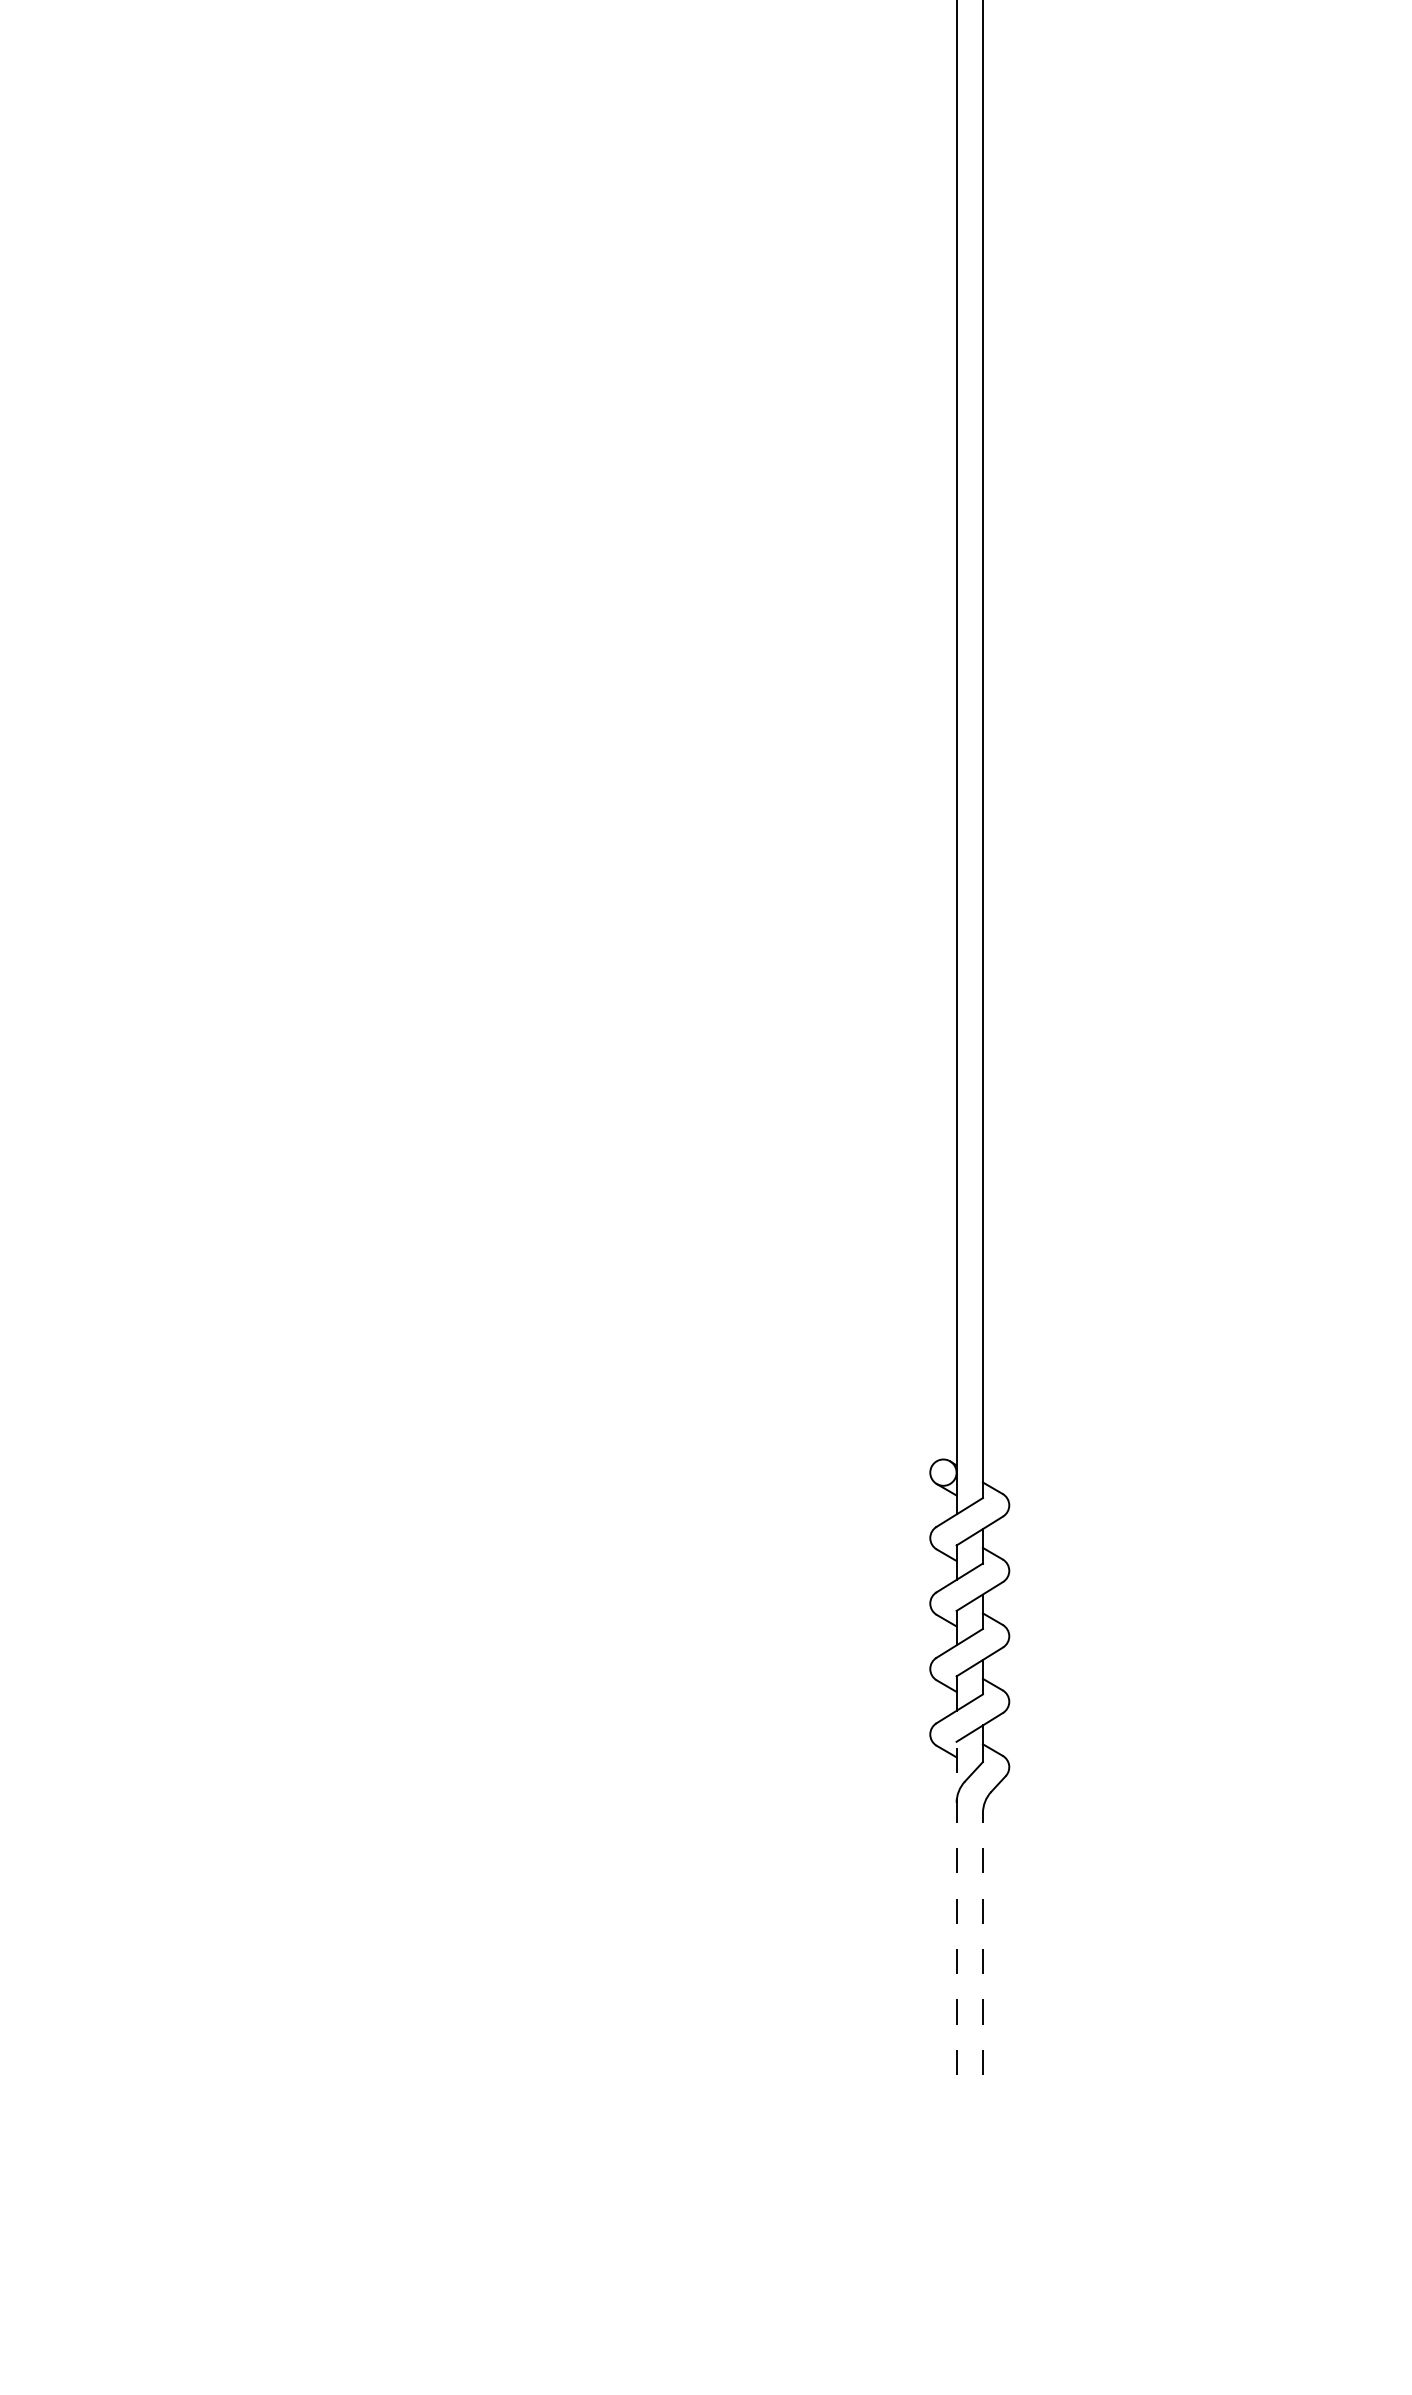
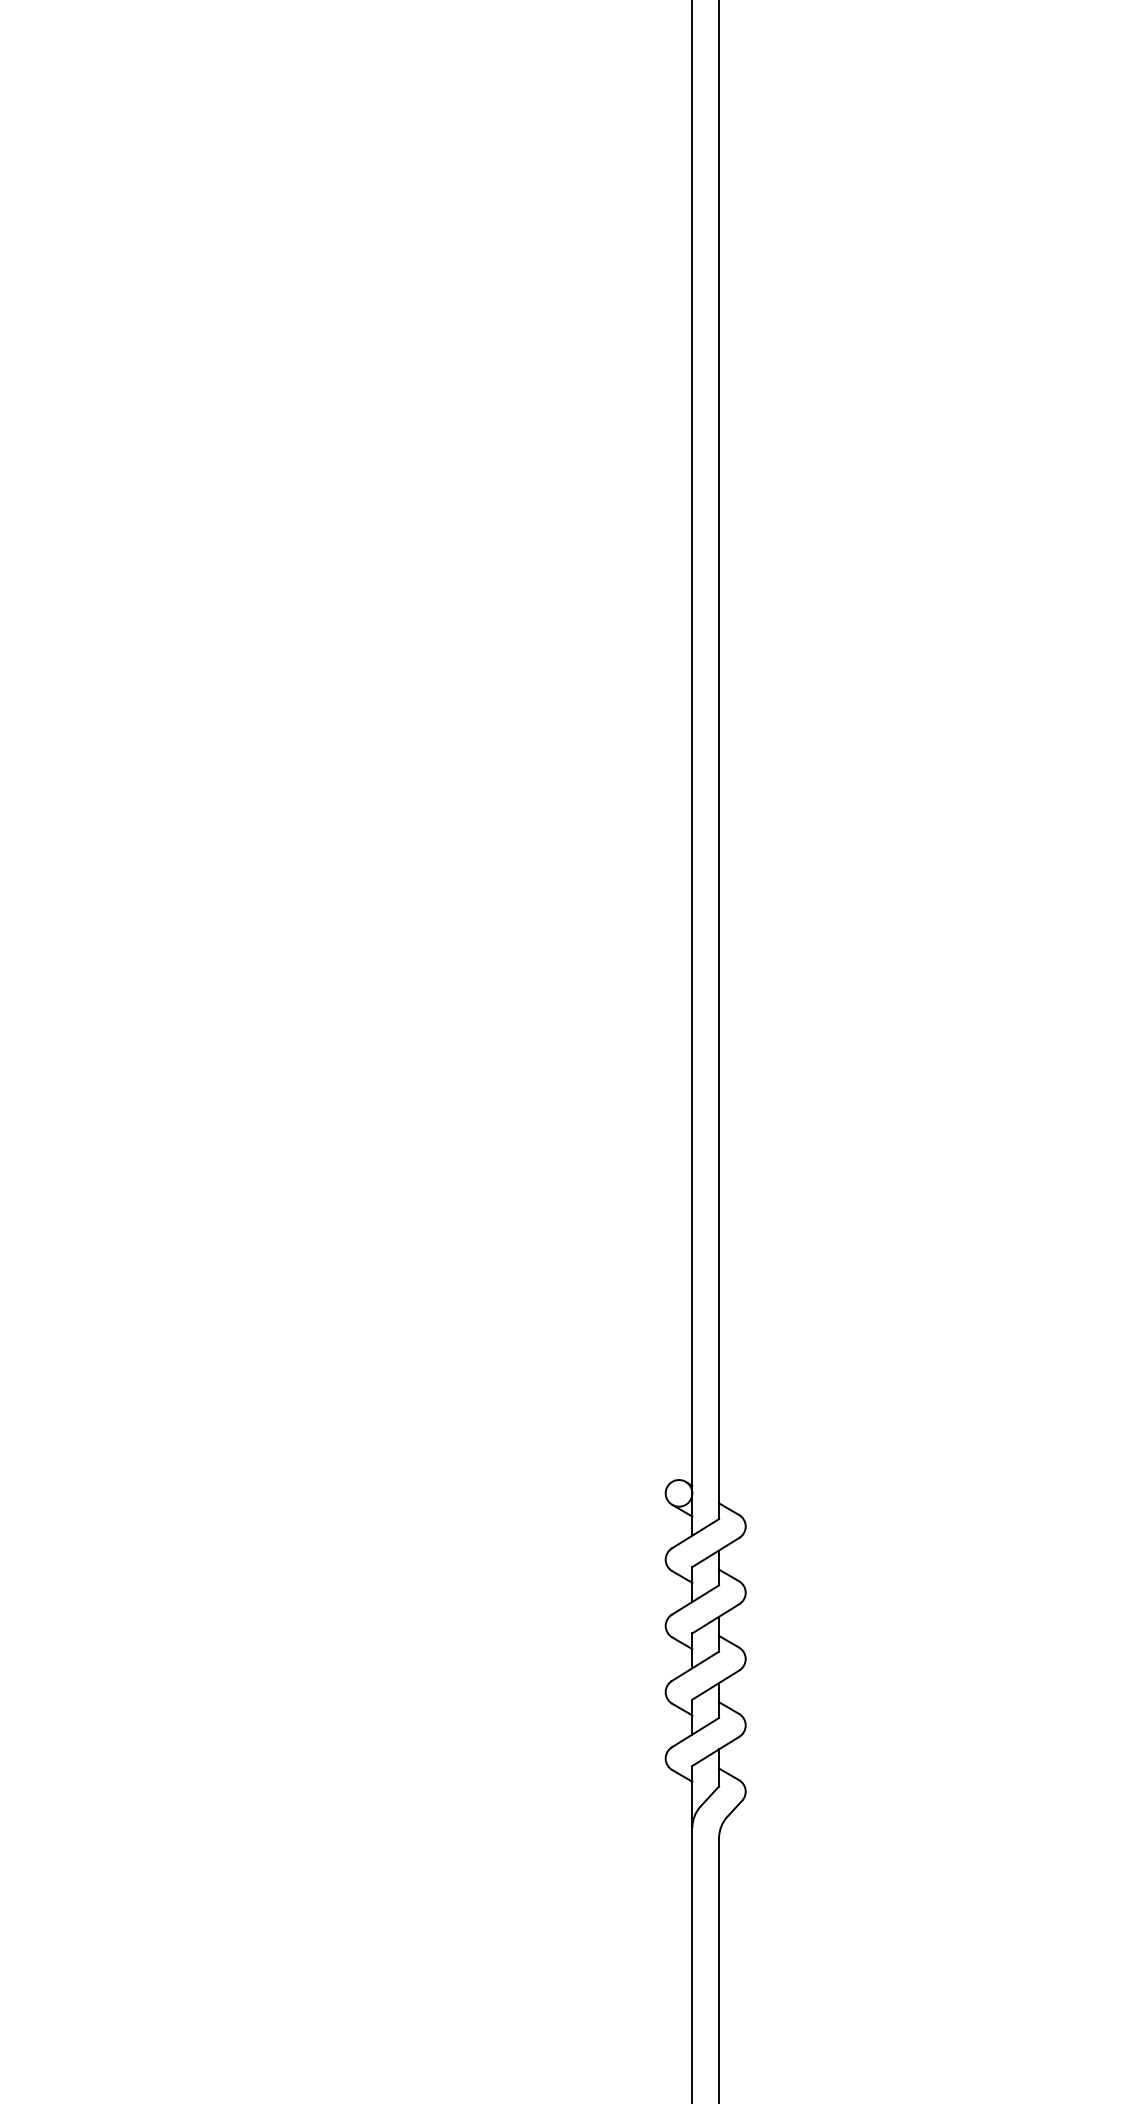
line: (956, 1908) -> (692, 1934), dashed -> solid
line: (982, 1944) -> (718, 1971), dashed -> solid

